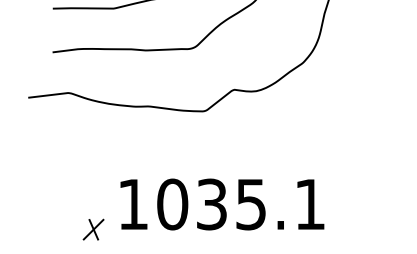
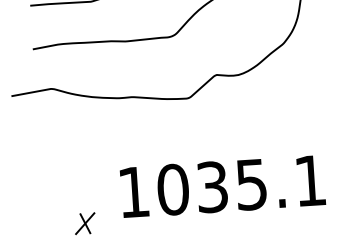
text: (222, 204) -> (222, 186), moved

